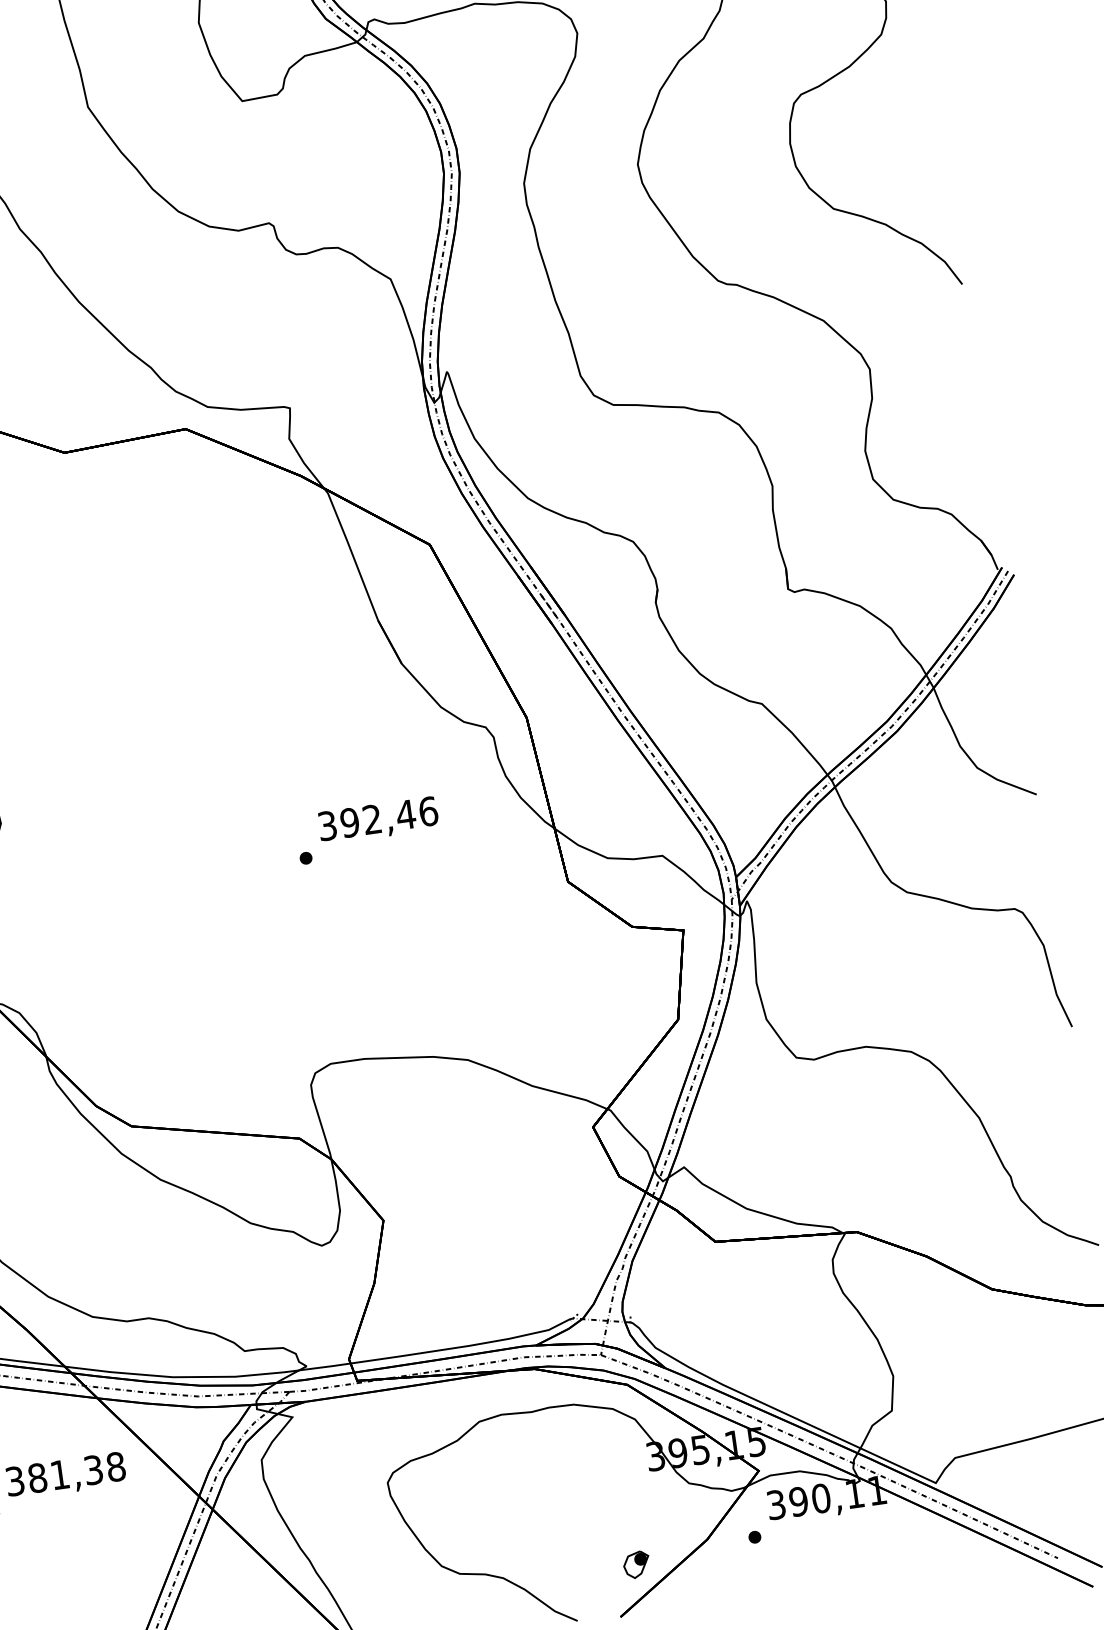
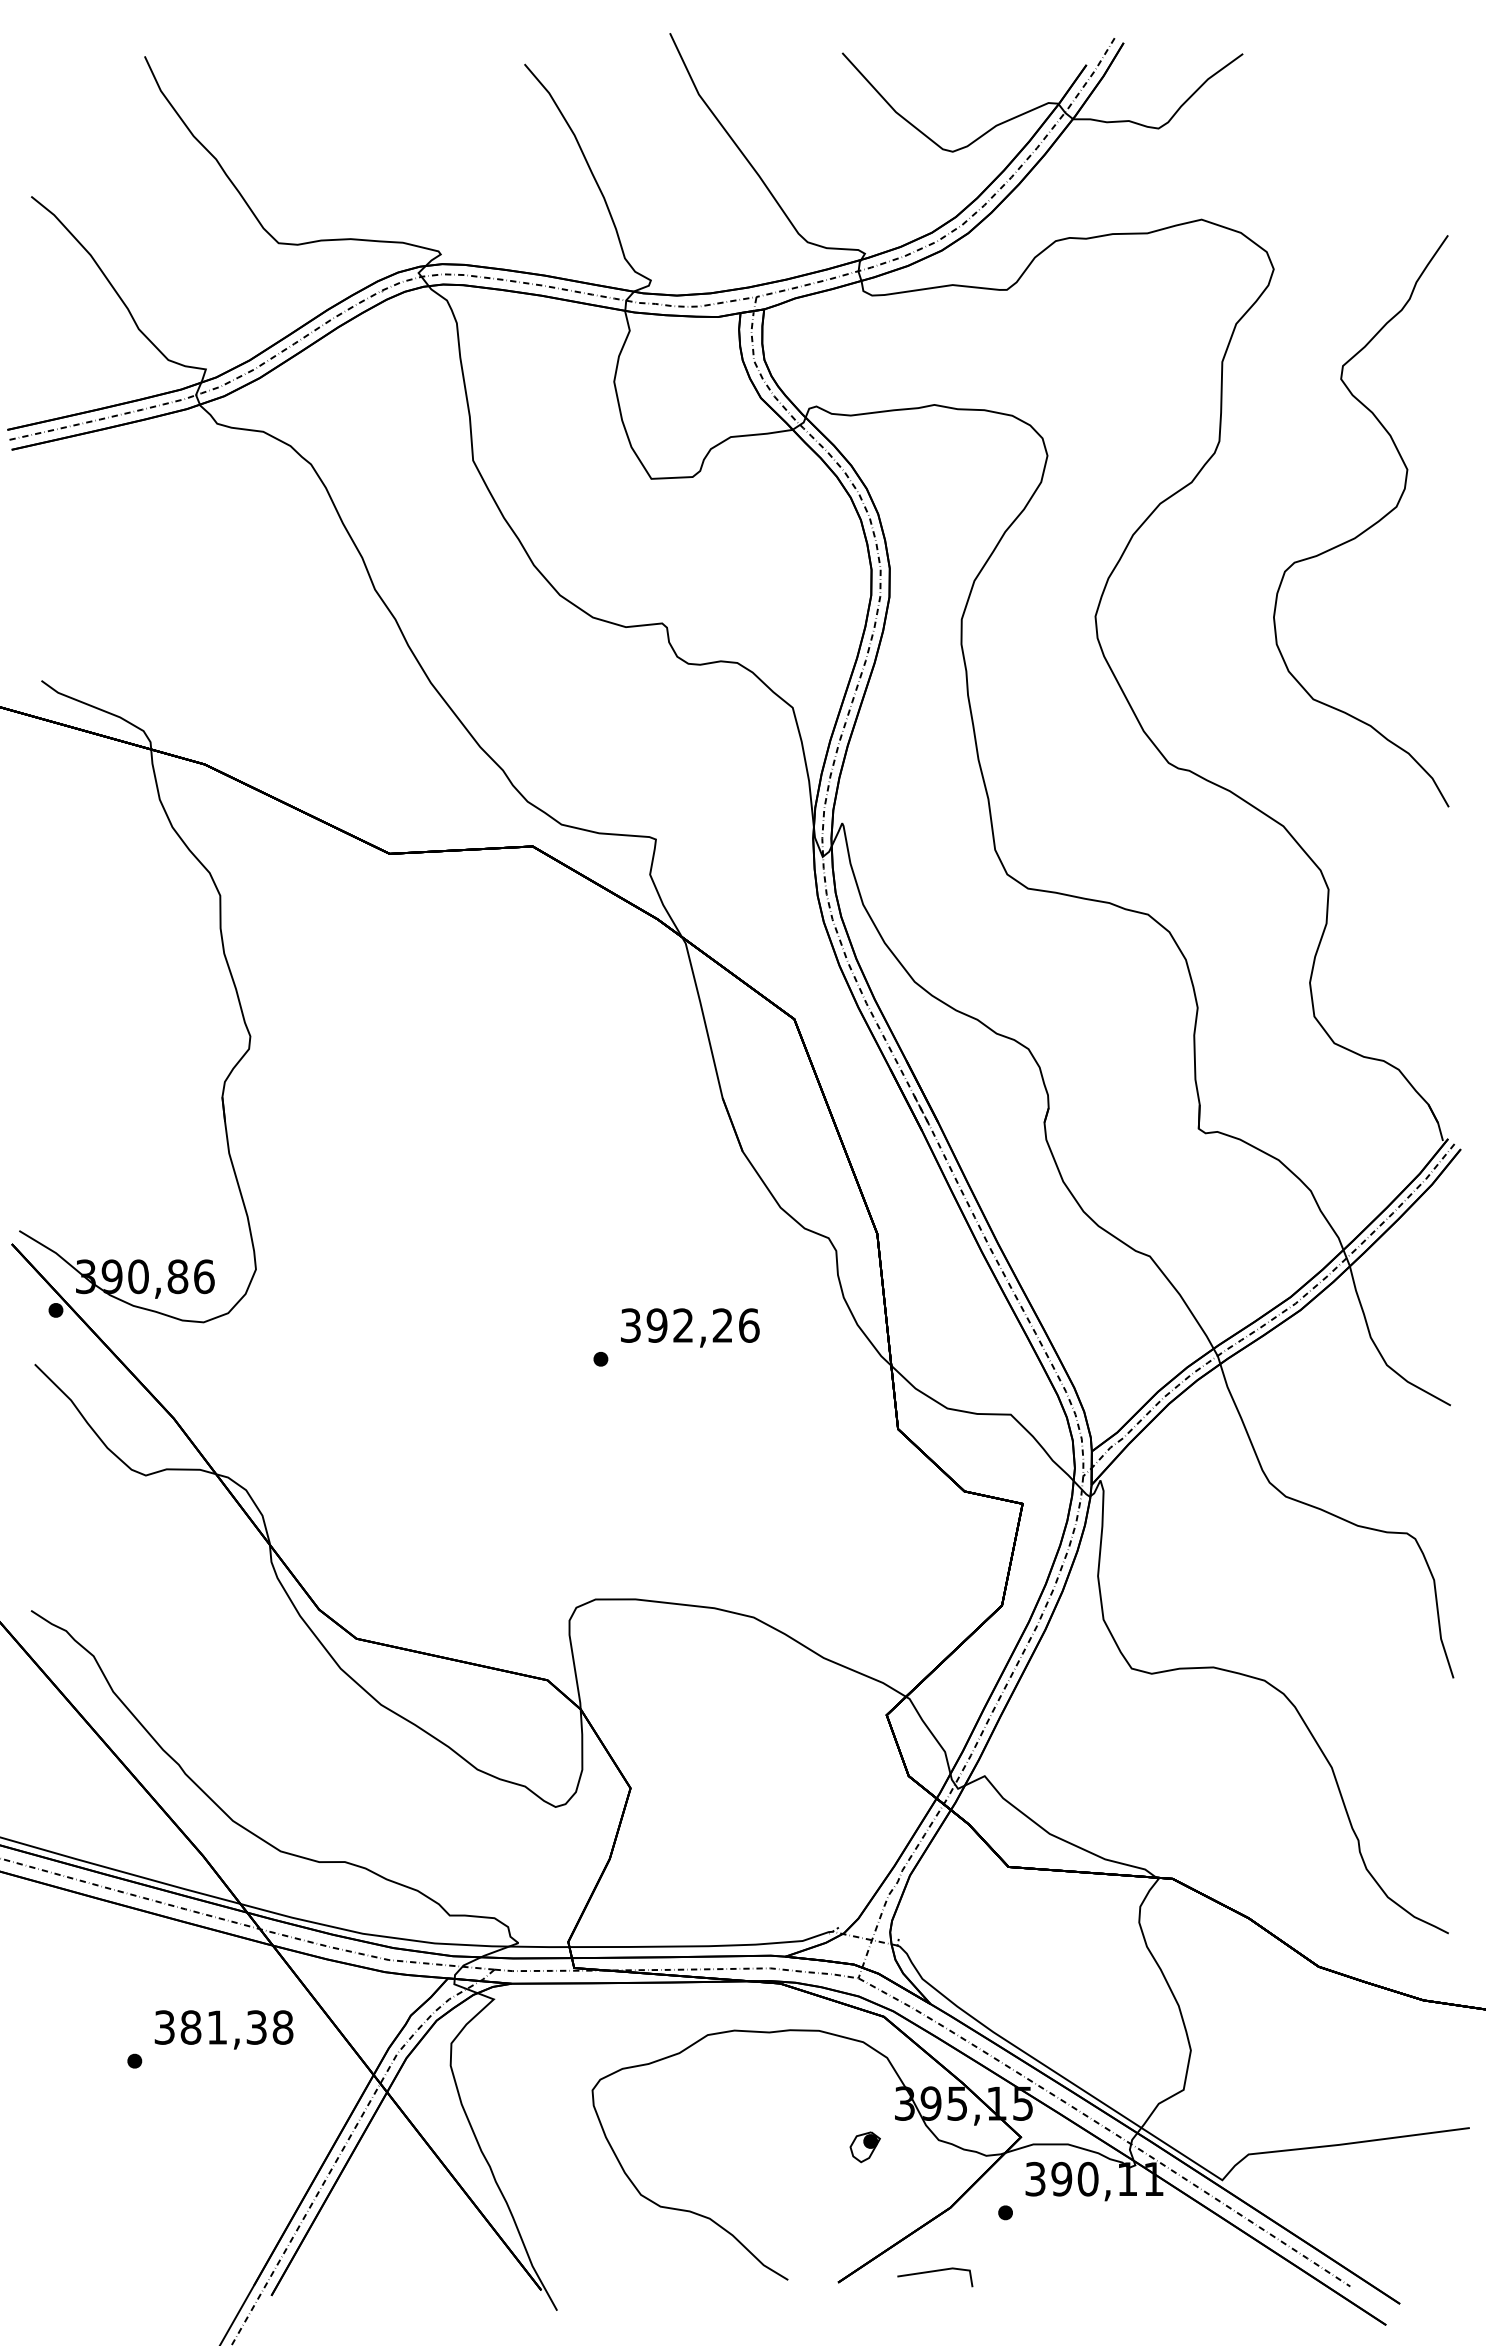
text: (405, 814) -> (722, 1325), 392,46 -> 392,26
part: (636, 1565) -> (864, 2147), moved
line: (700, 1596) -> (933, 2272), added

